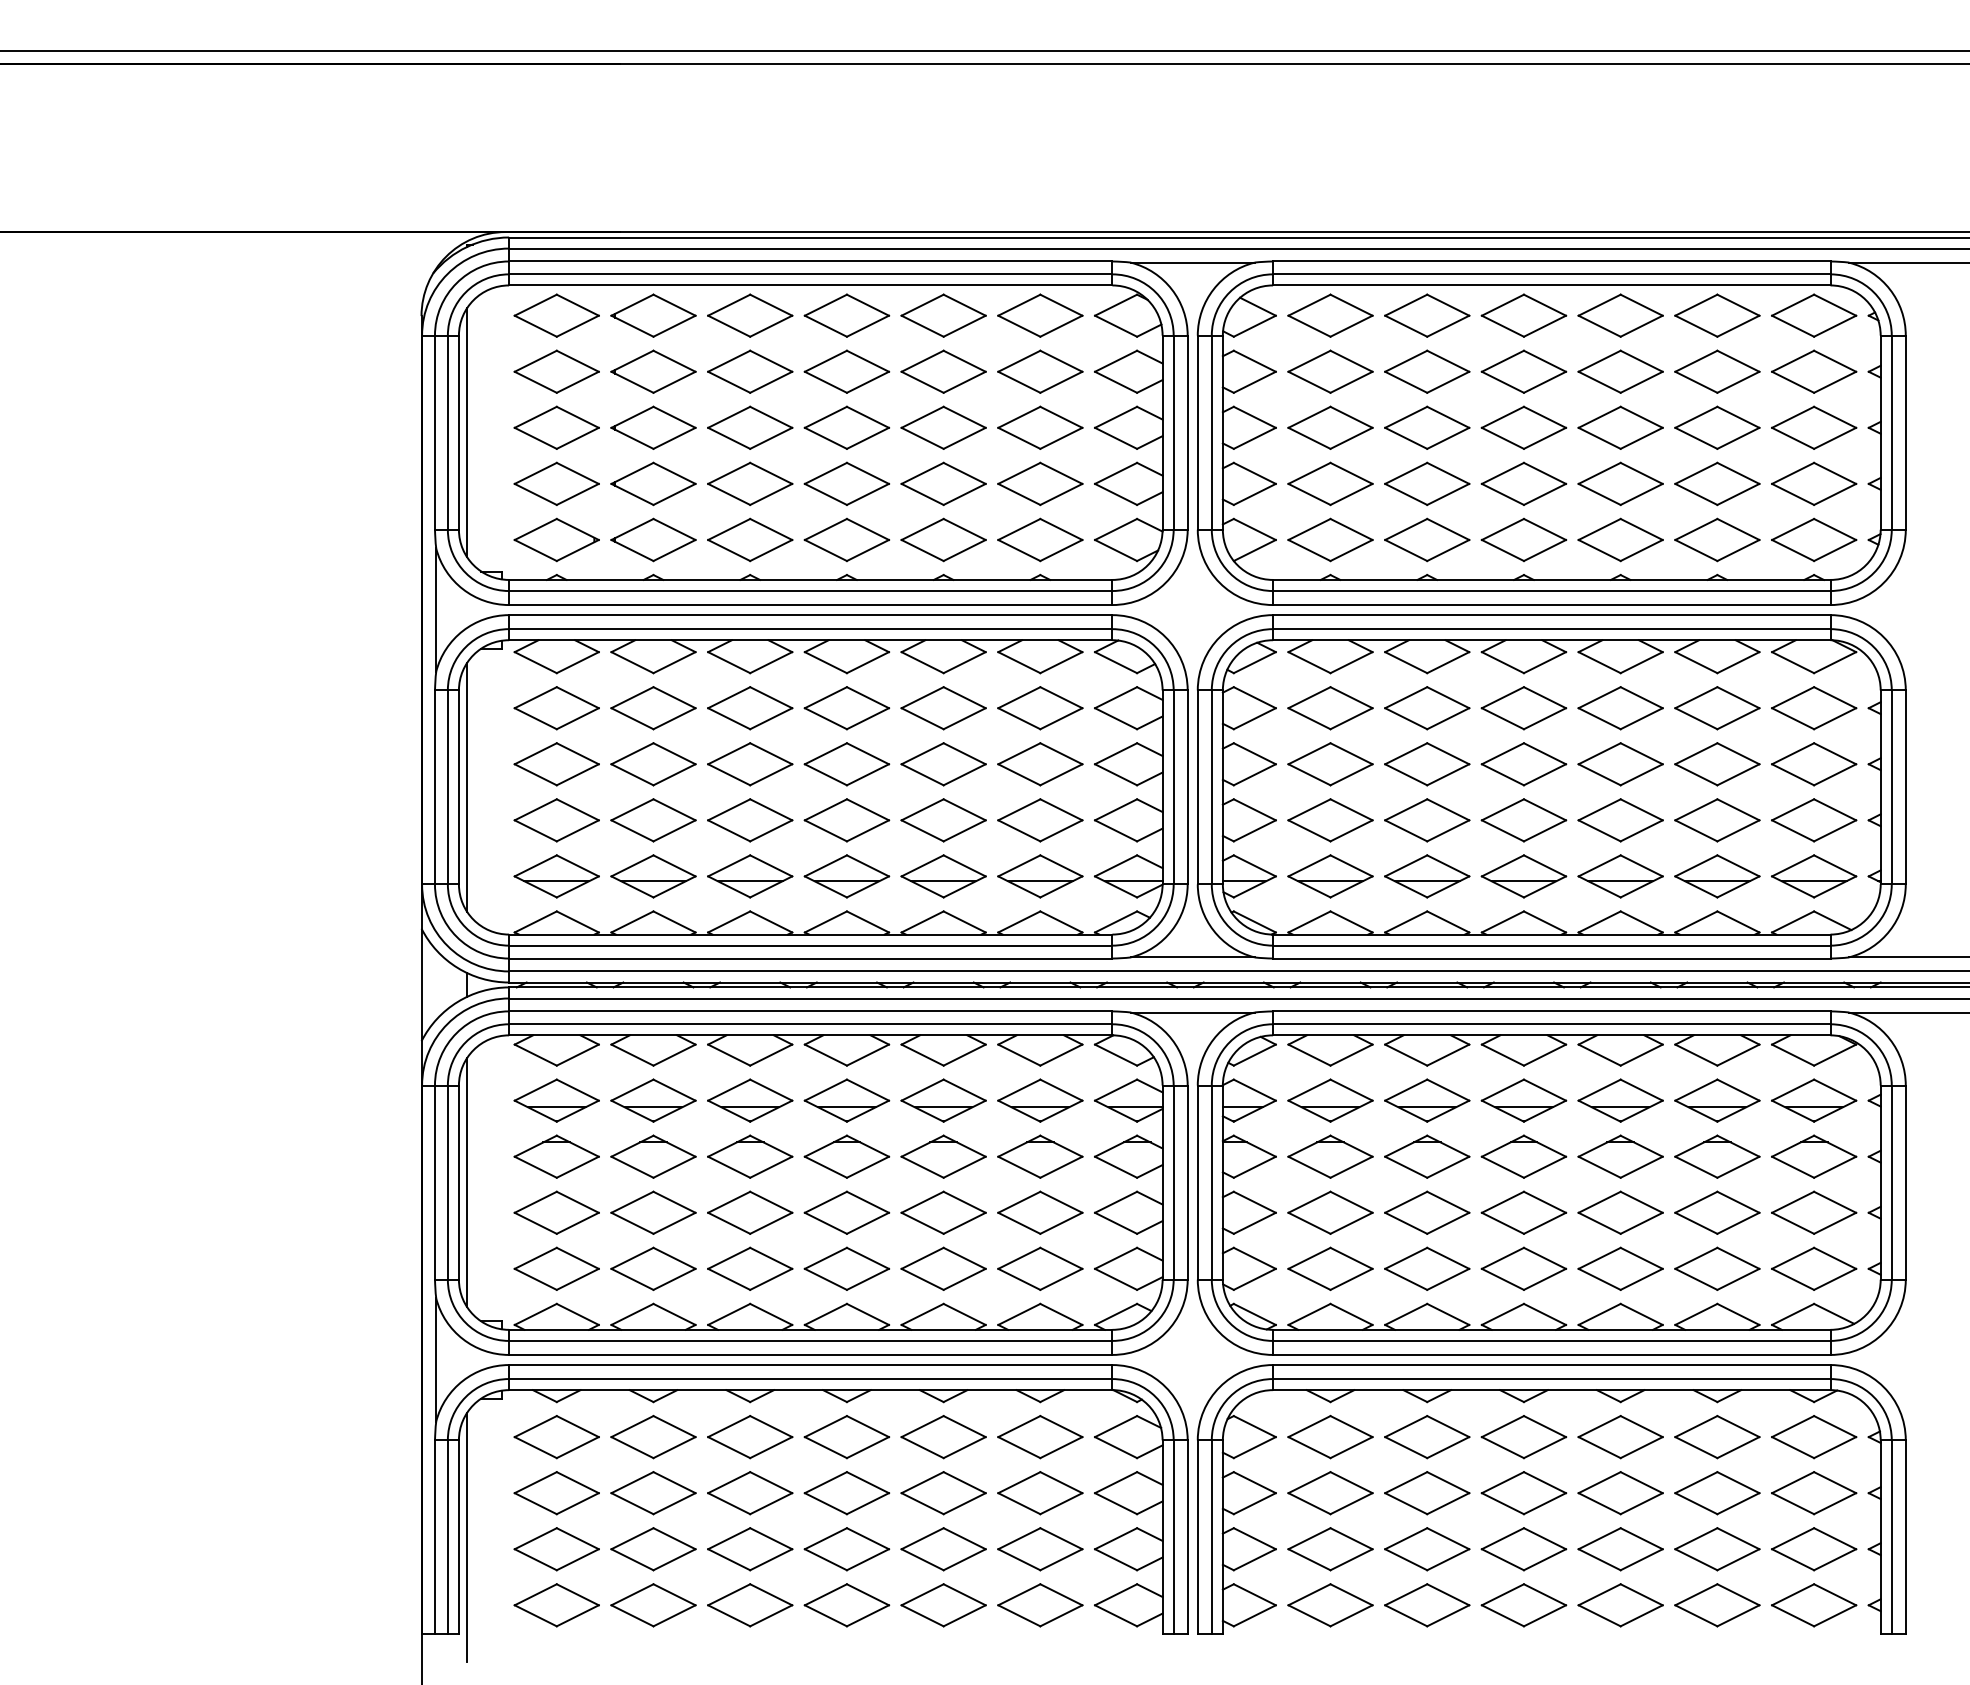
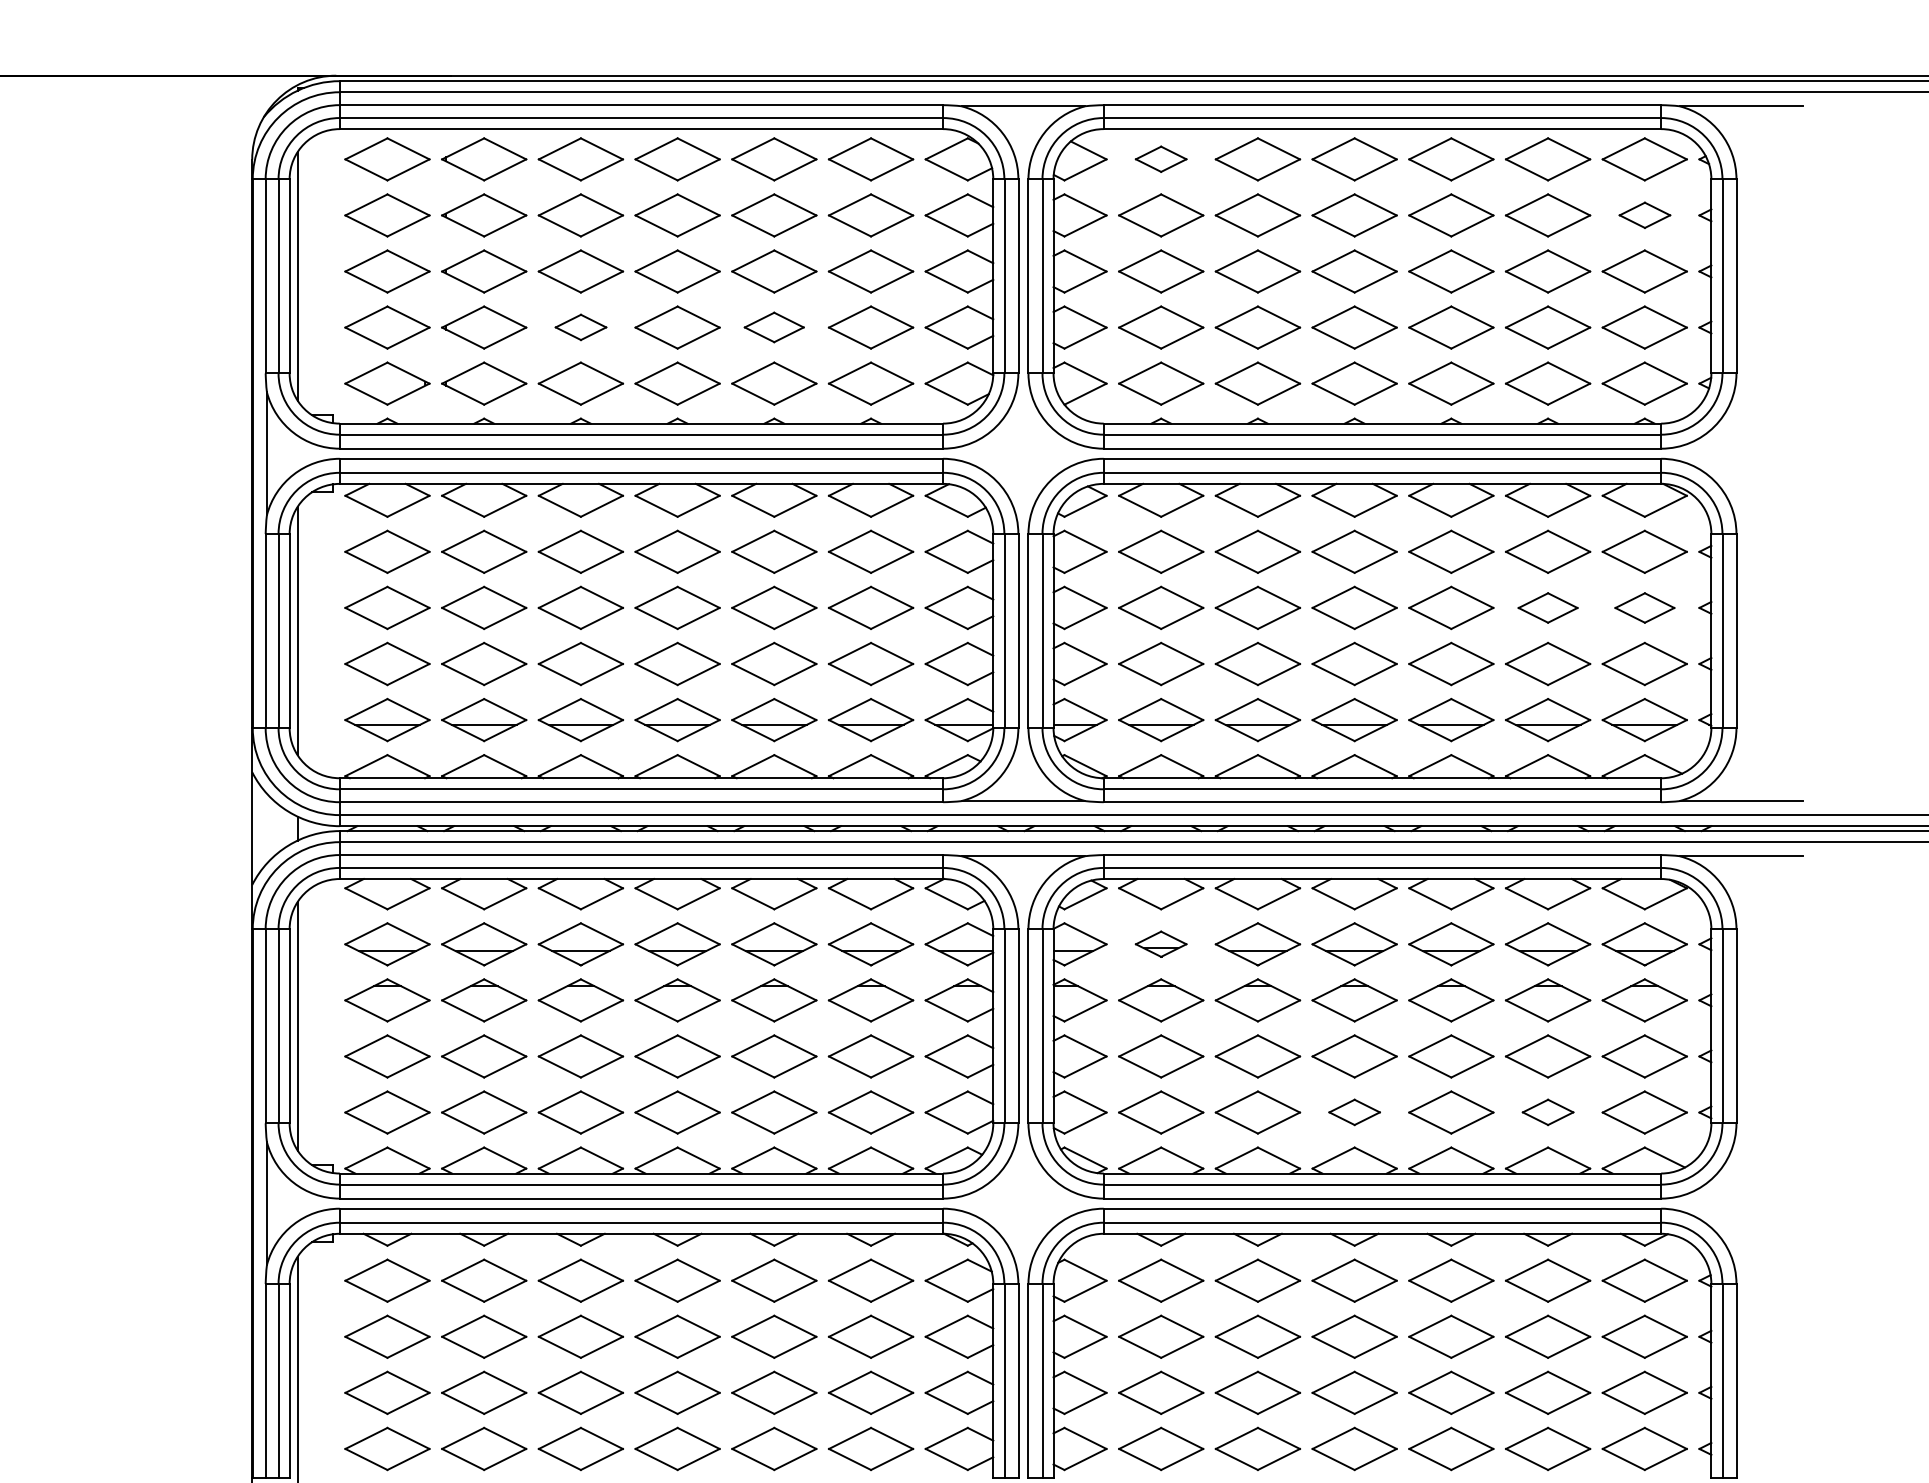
part: (1330, 315) -> (1161, 159), size x0.6
part: (1814, 371) -> (1645, 215), size x0.6
part: (750, 483) -> (581, 327), size x0.6
part: (943, 483) -> (774, 327), size x0.7
part: (1717, 764) -> (1548, 608), size x0.7
part: (1814, 764) -> (1645, 608), size x0.7
part: (1330, 1100) -> (1161, 944), size x0.6
part: (1523, 1268) -> (1354, 1112), size x0.6
part: (1717, 1268) -> (1548, 1112), size x0.6

